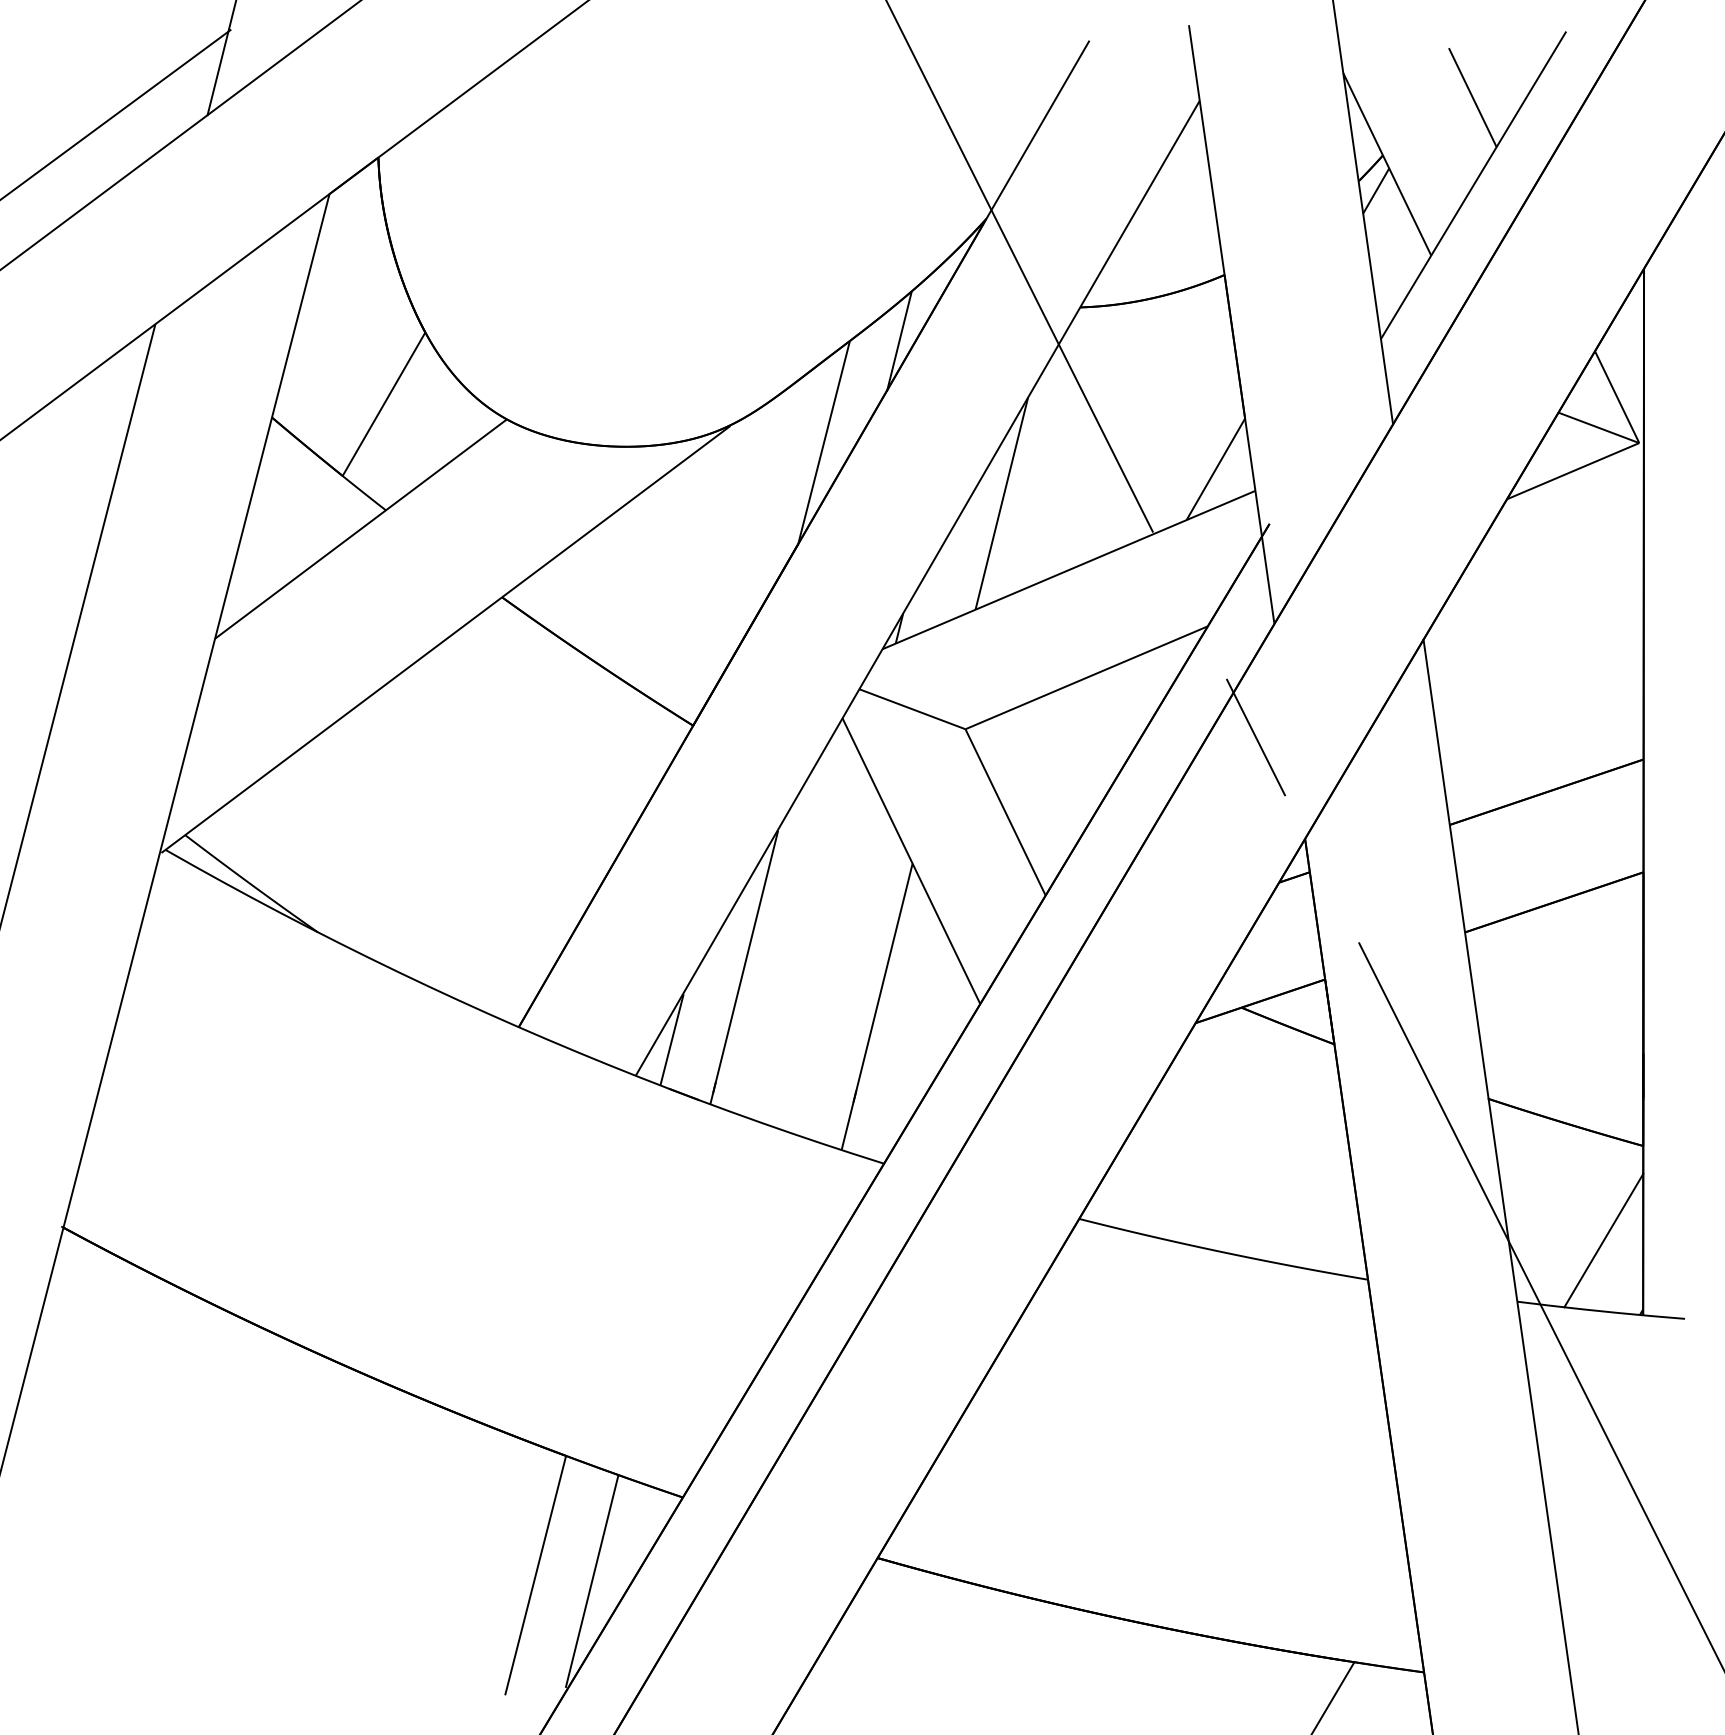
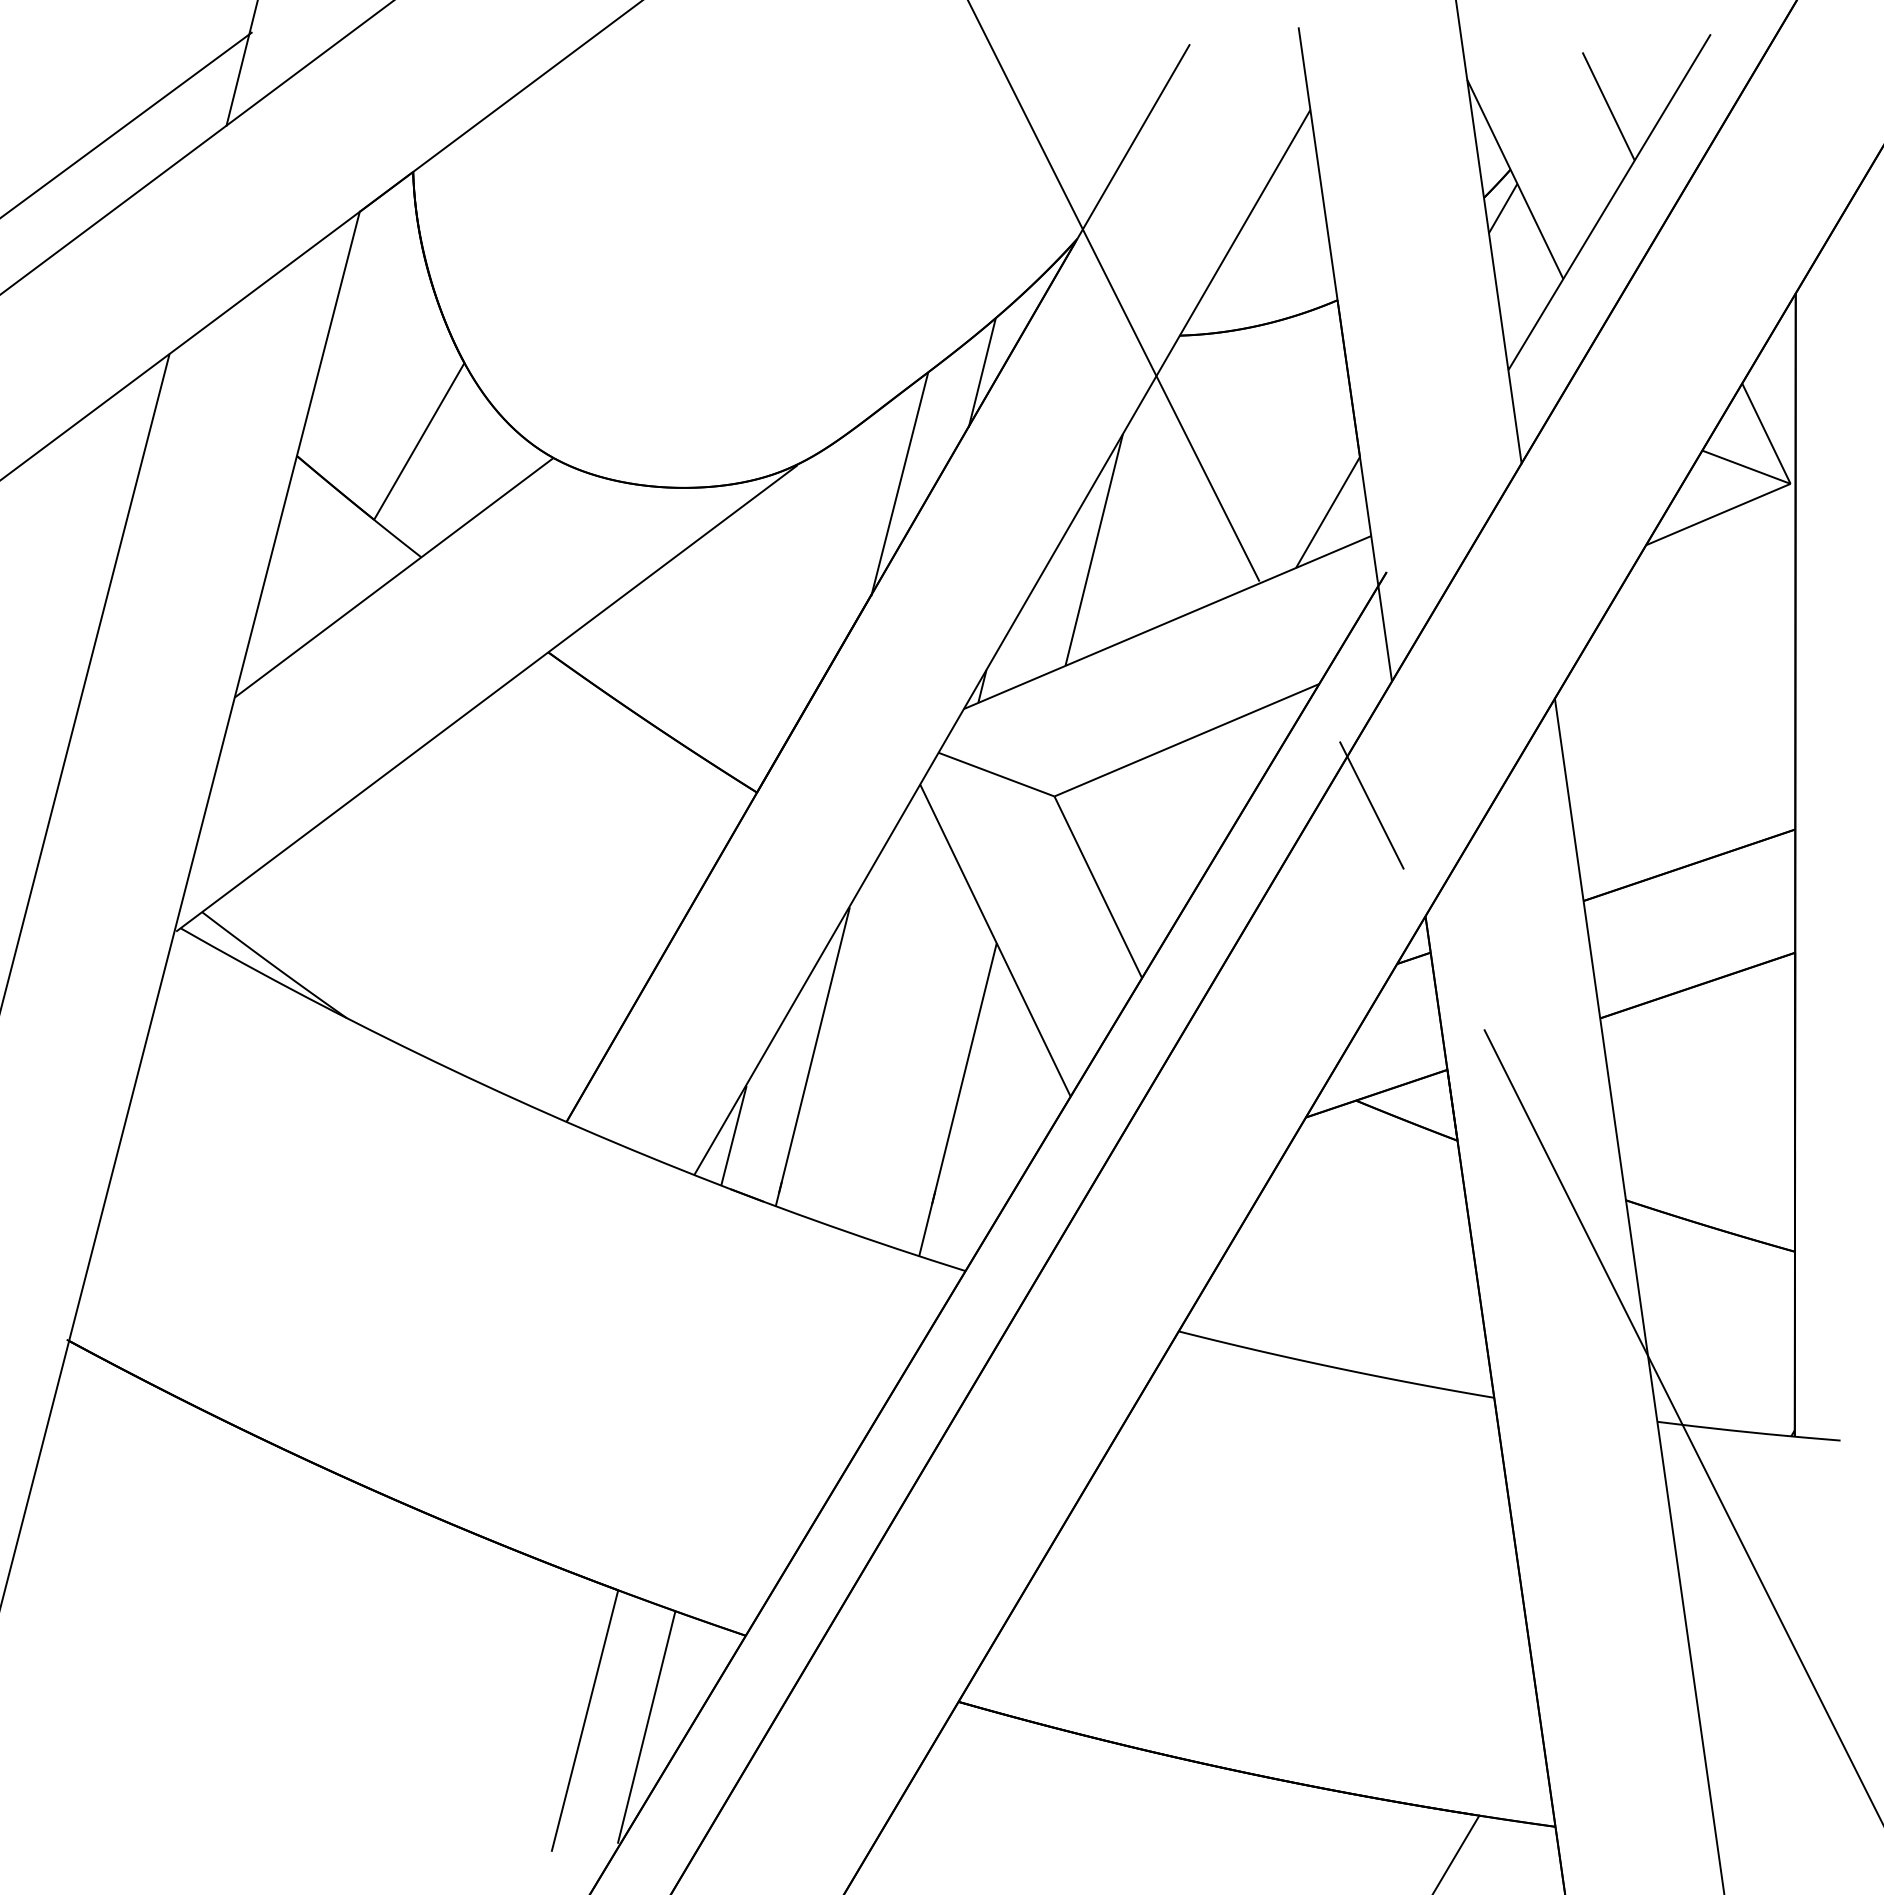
line: (1603, 1240) -> (1751, 1354), removed

